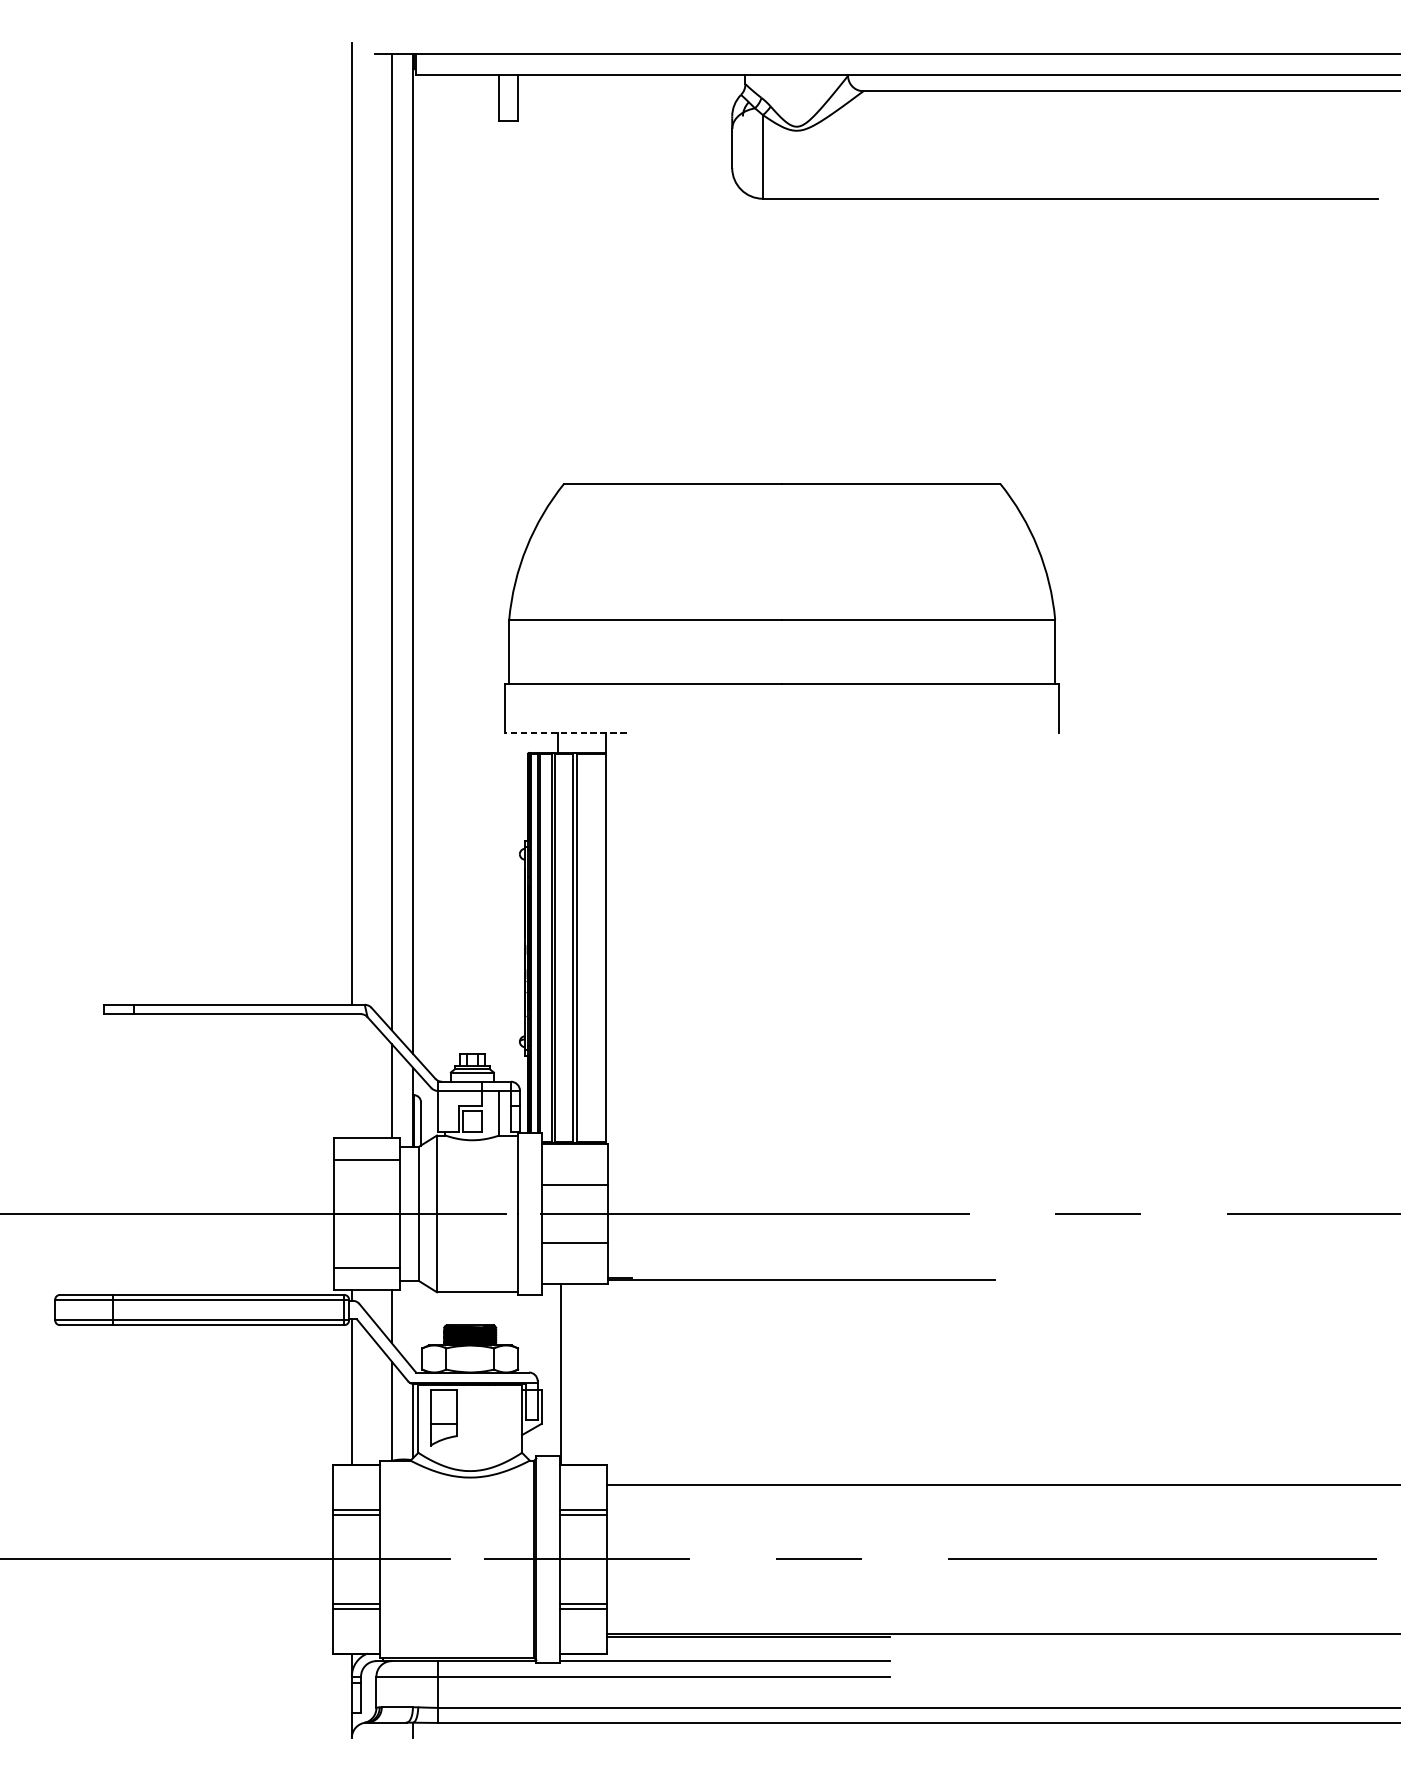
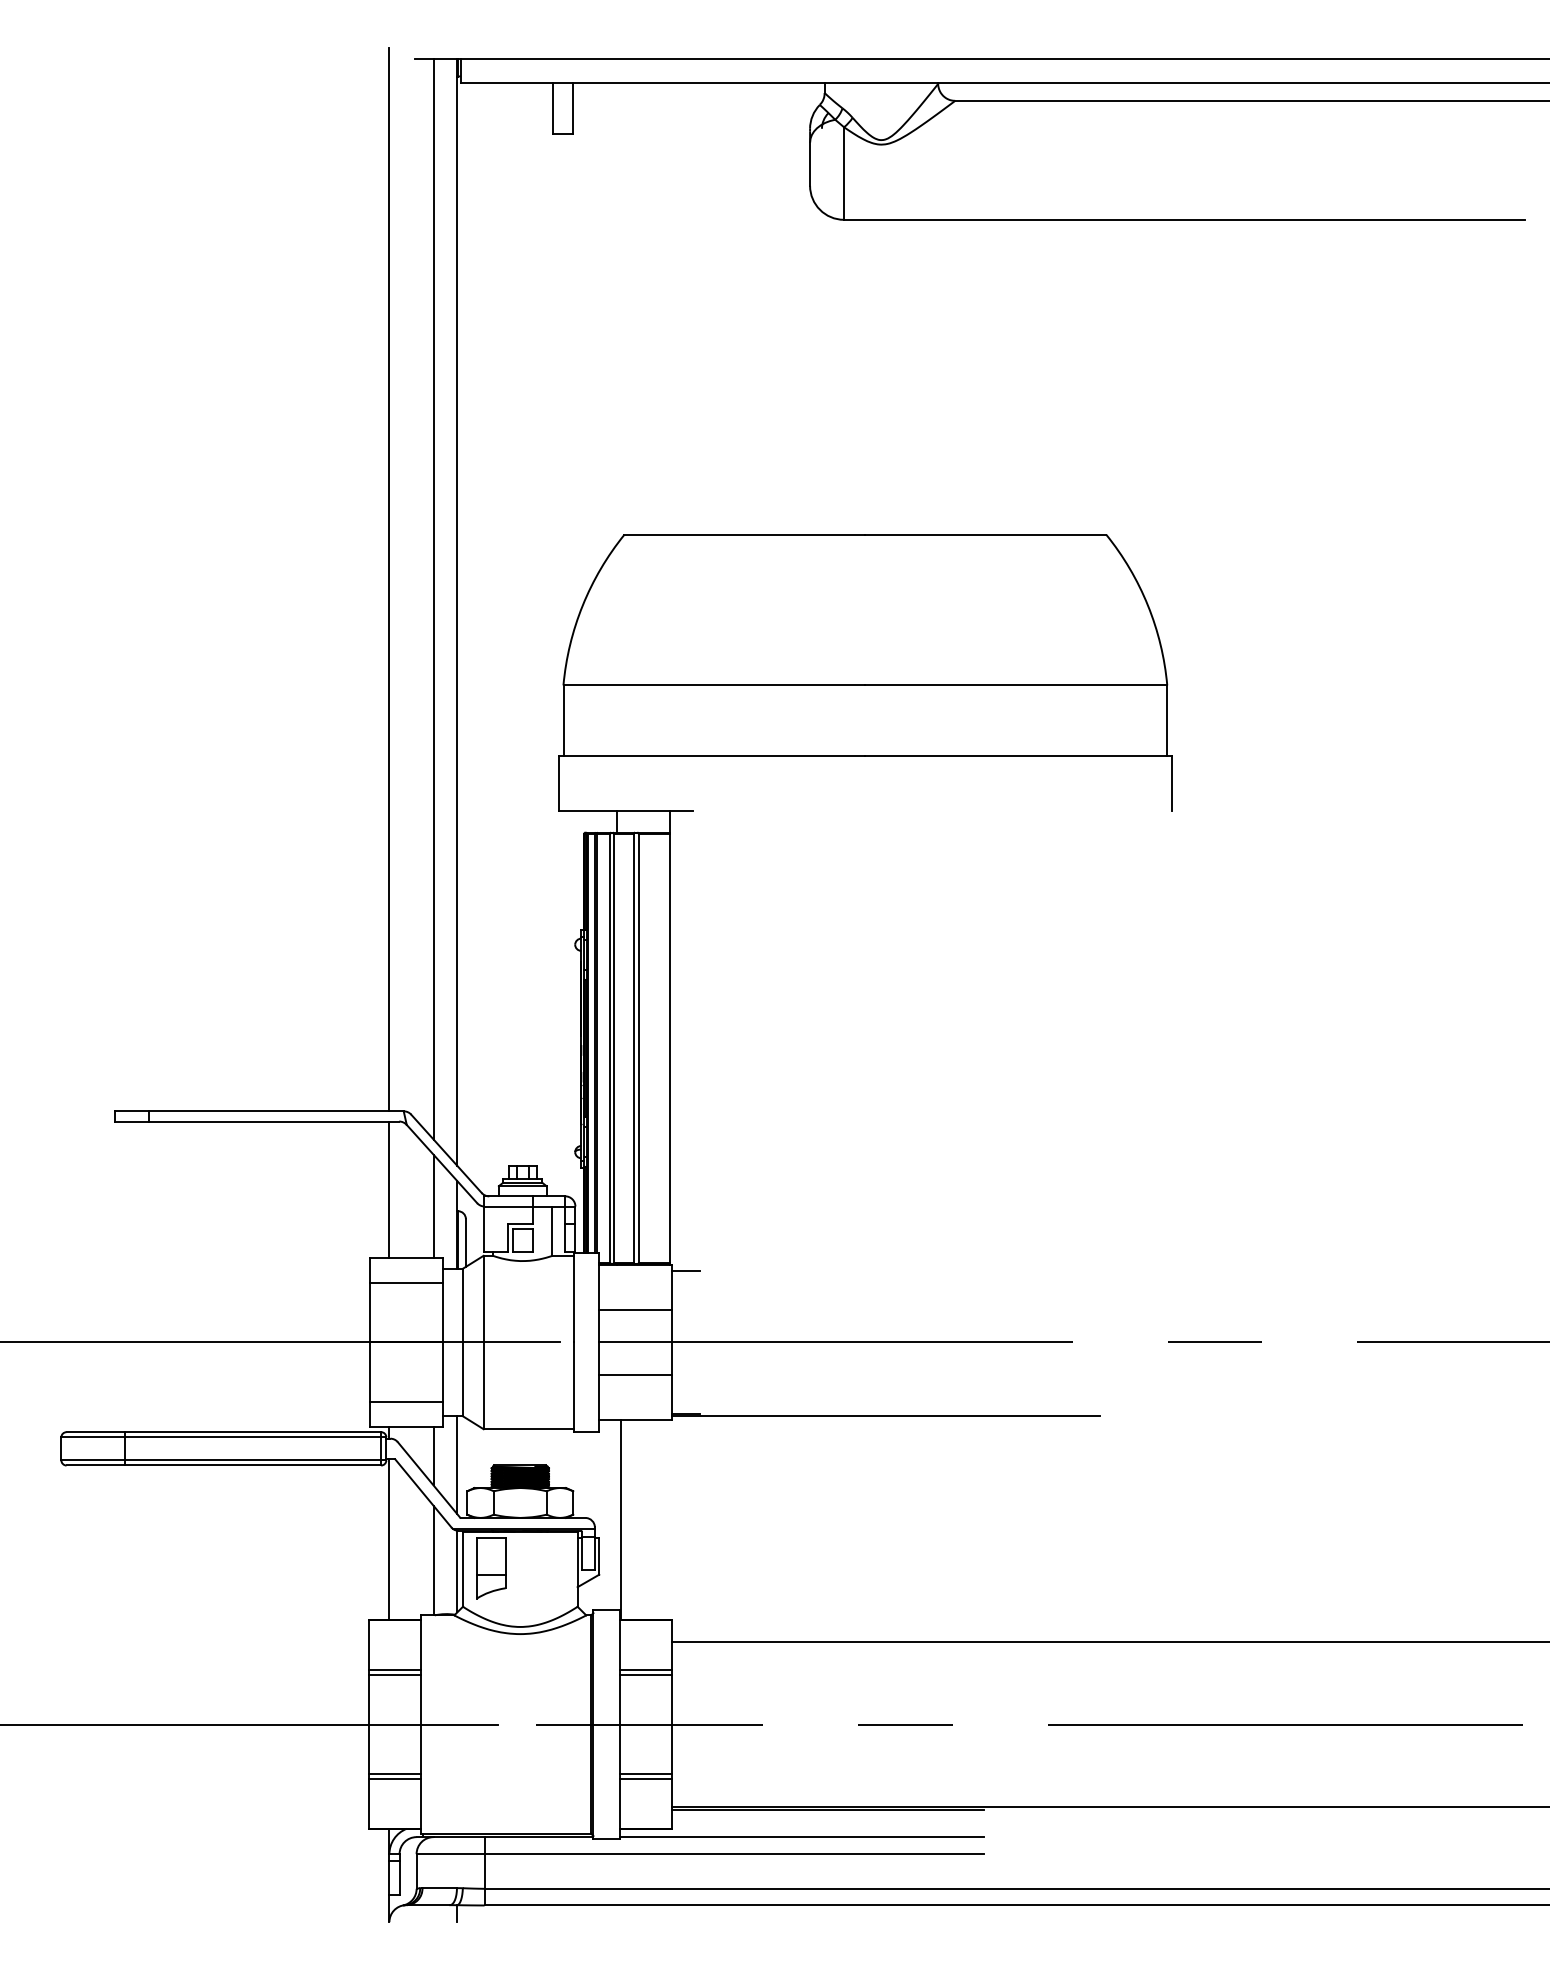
line: (565, 733) -> (625, 811), dashed -> solid
line: (351, 1075) -> (389, 1189), added
line: (619, 1149) -> (685, 1271), added
line: (413, 1325) -> (457, 1465), added

